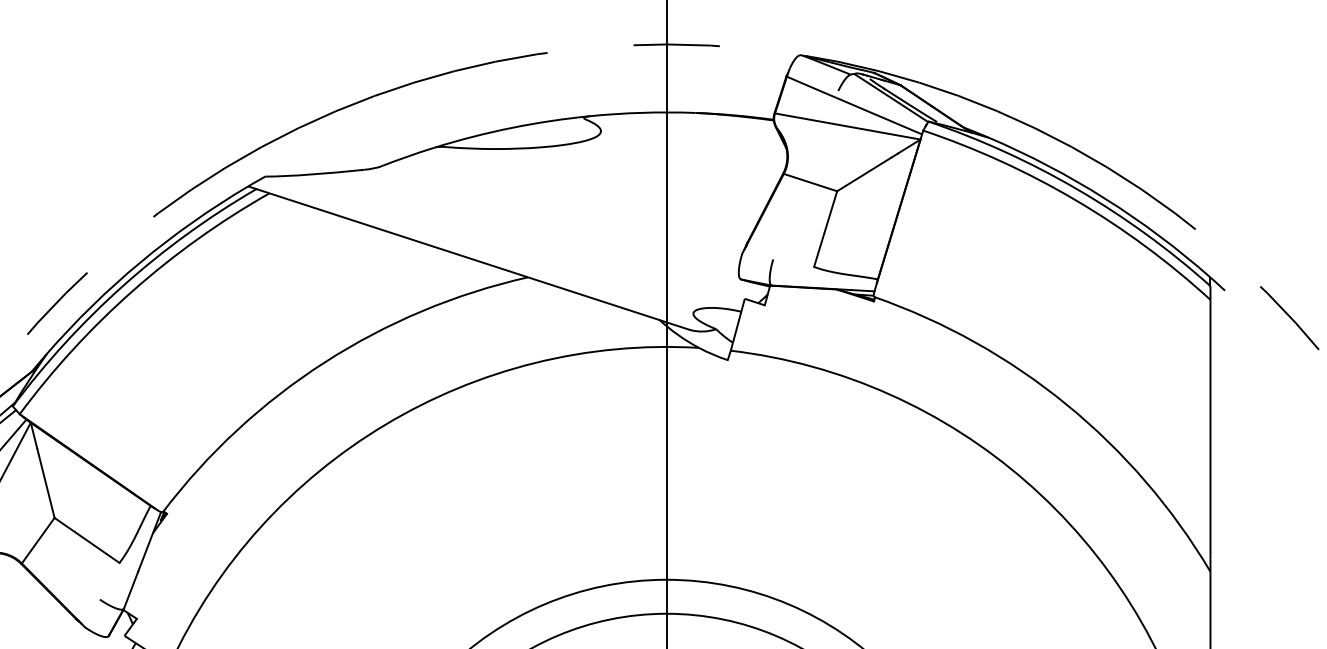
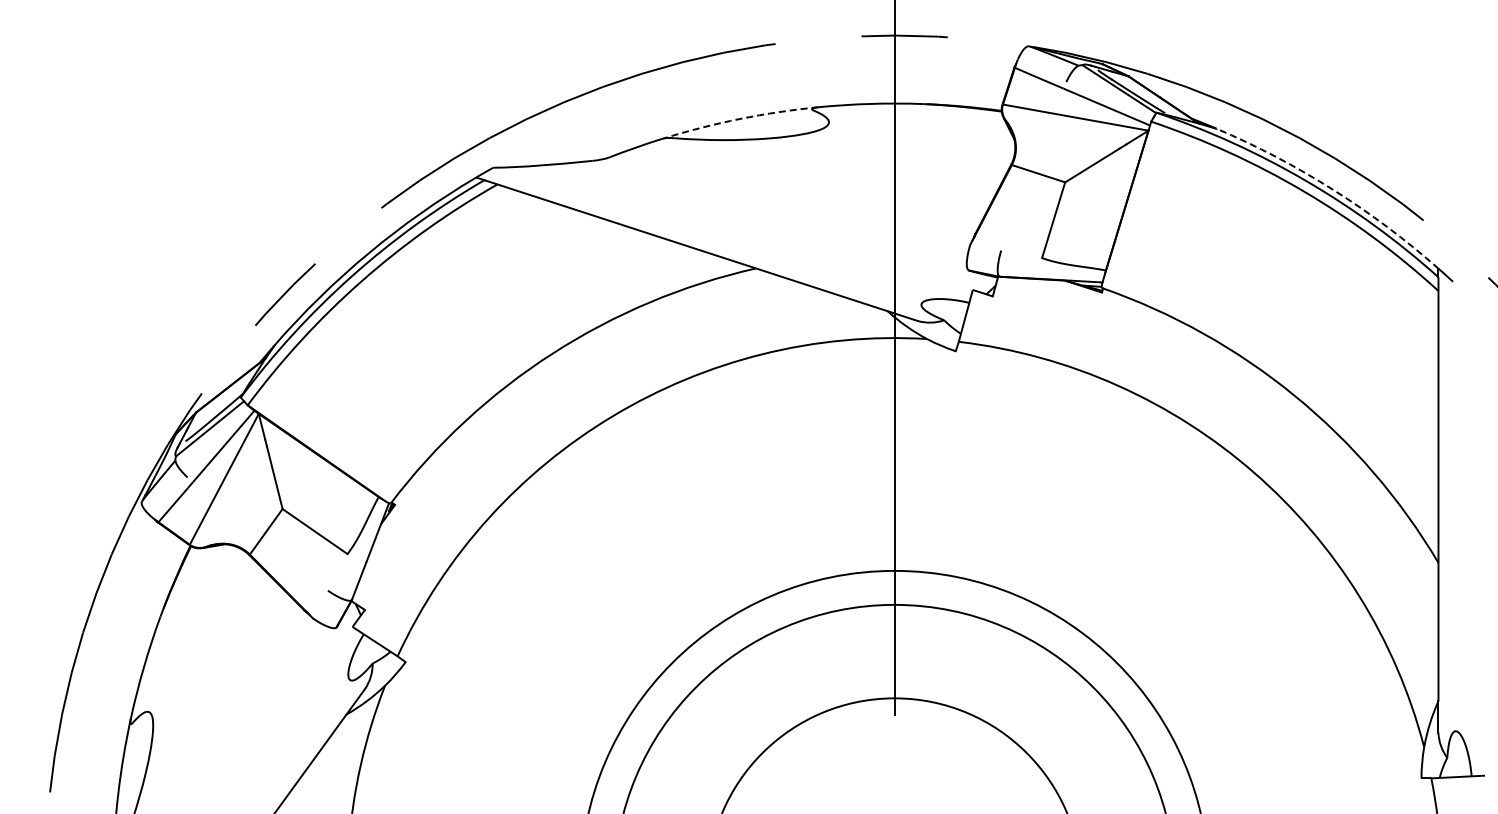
arc: (512, 127) -> (740, 118), solid -> dashed
arc: (1105, 198) -> (1333, 189), solid -> dashed

